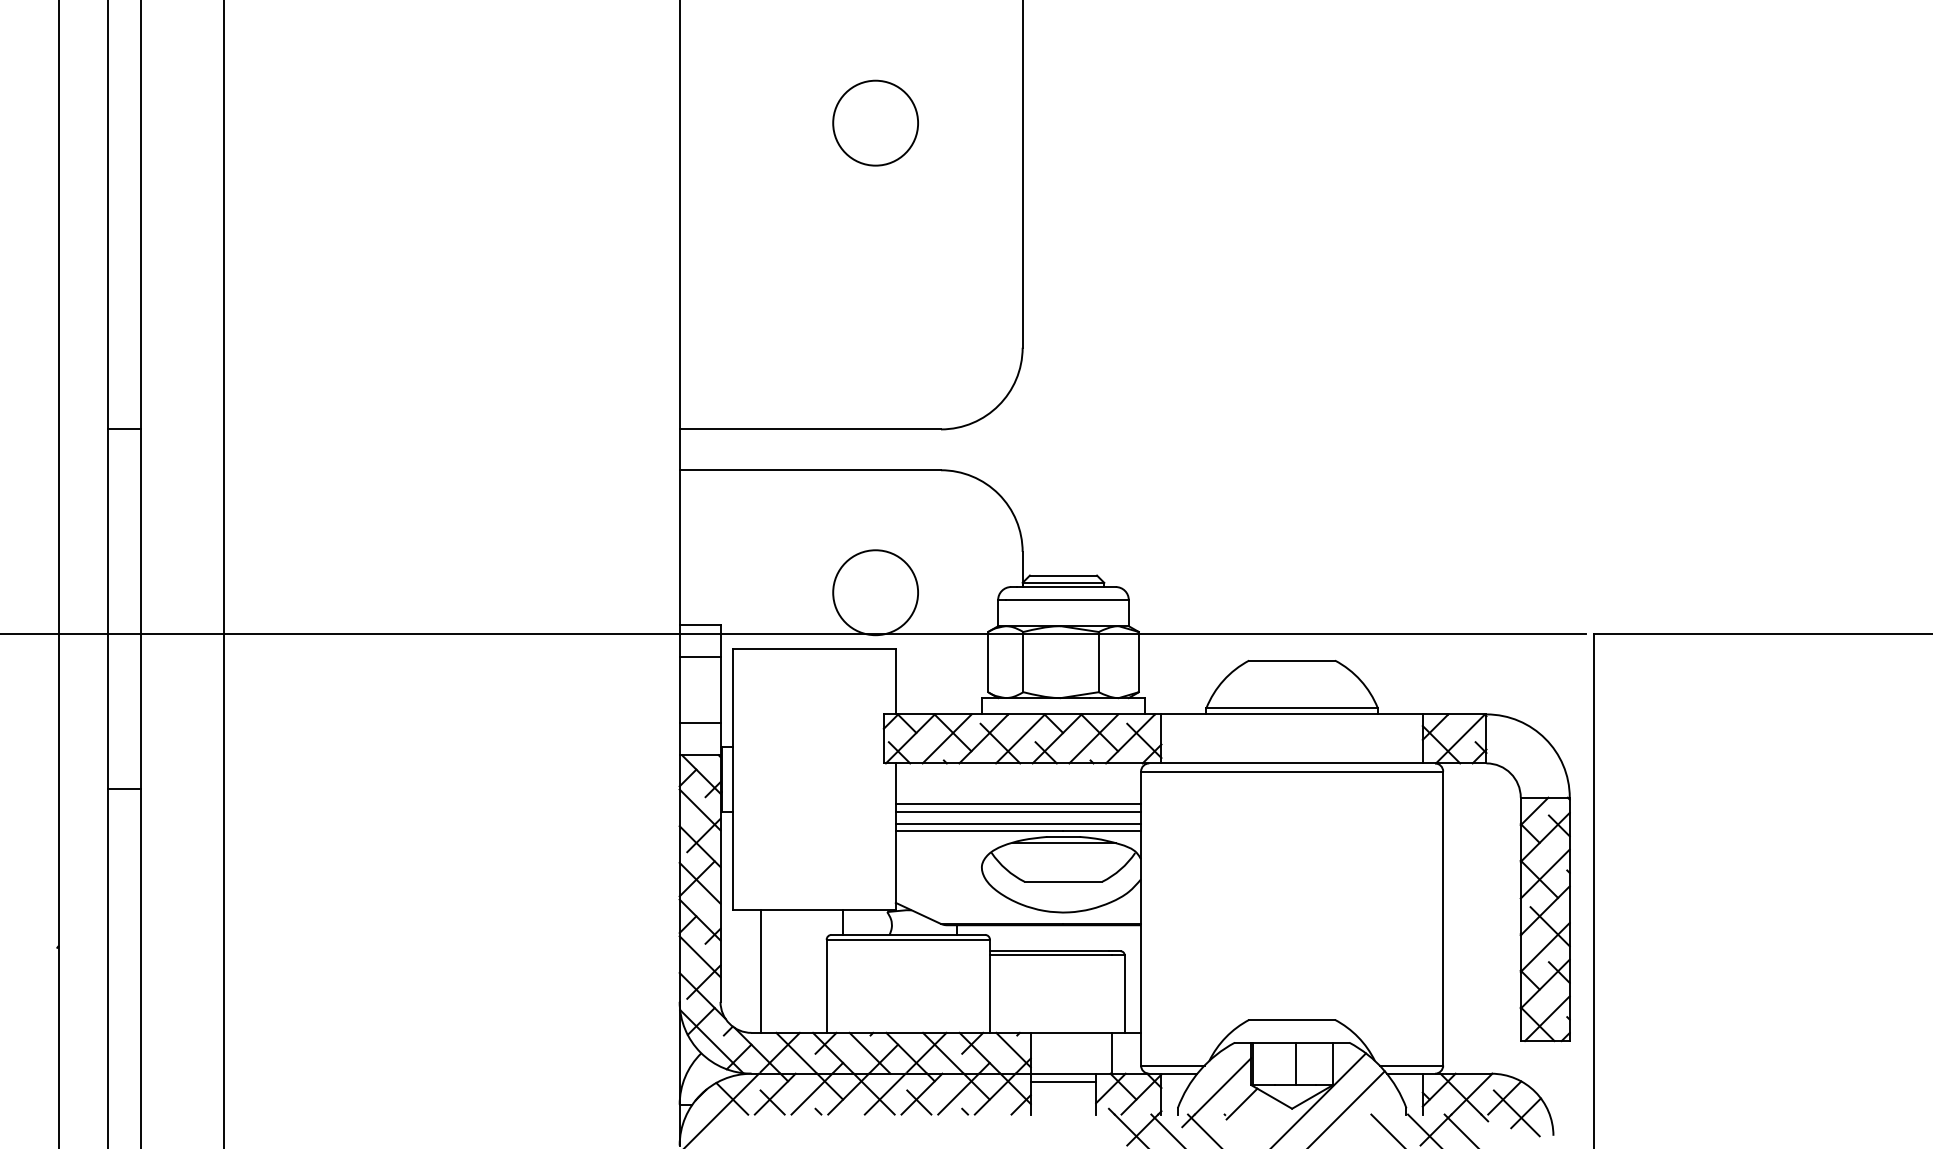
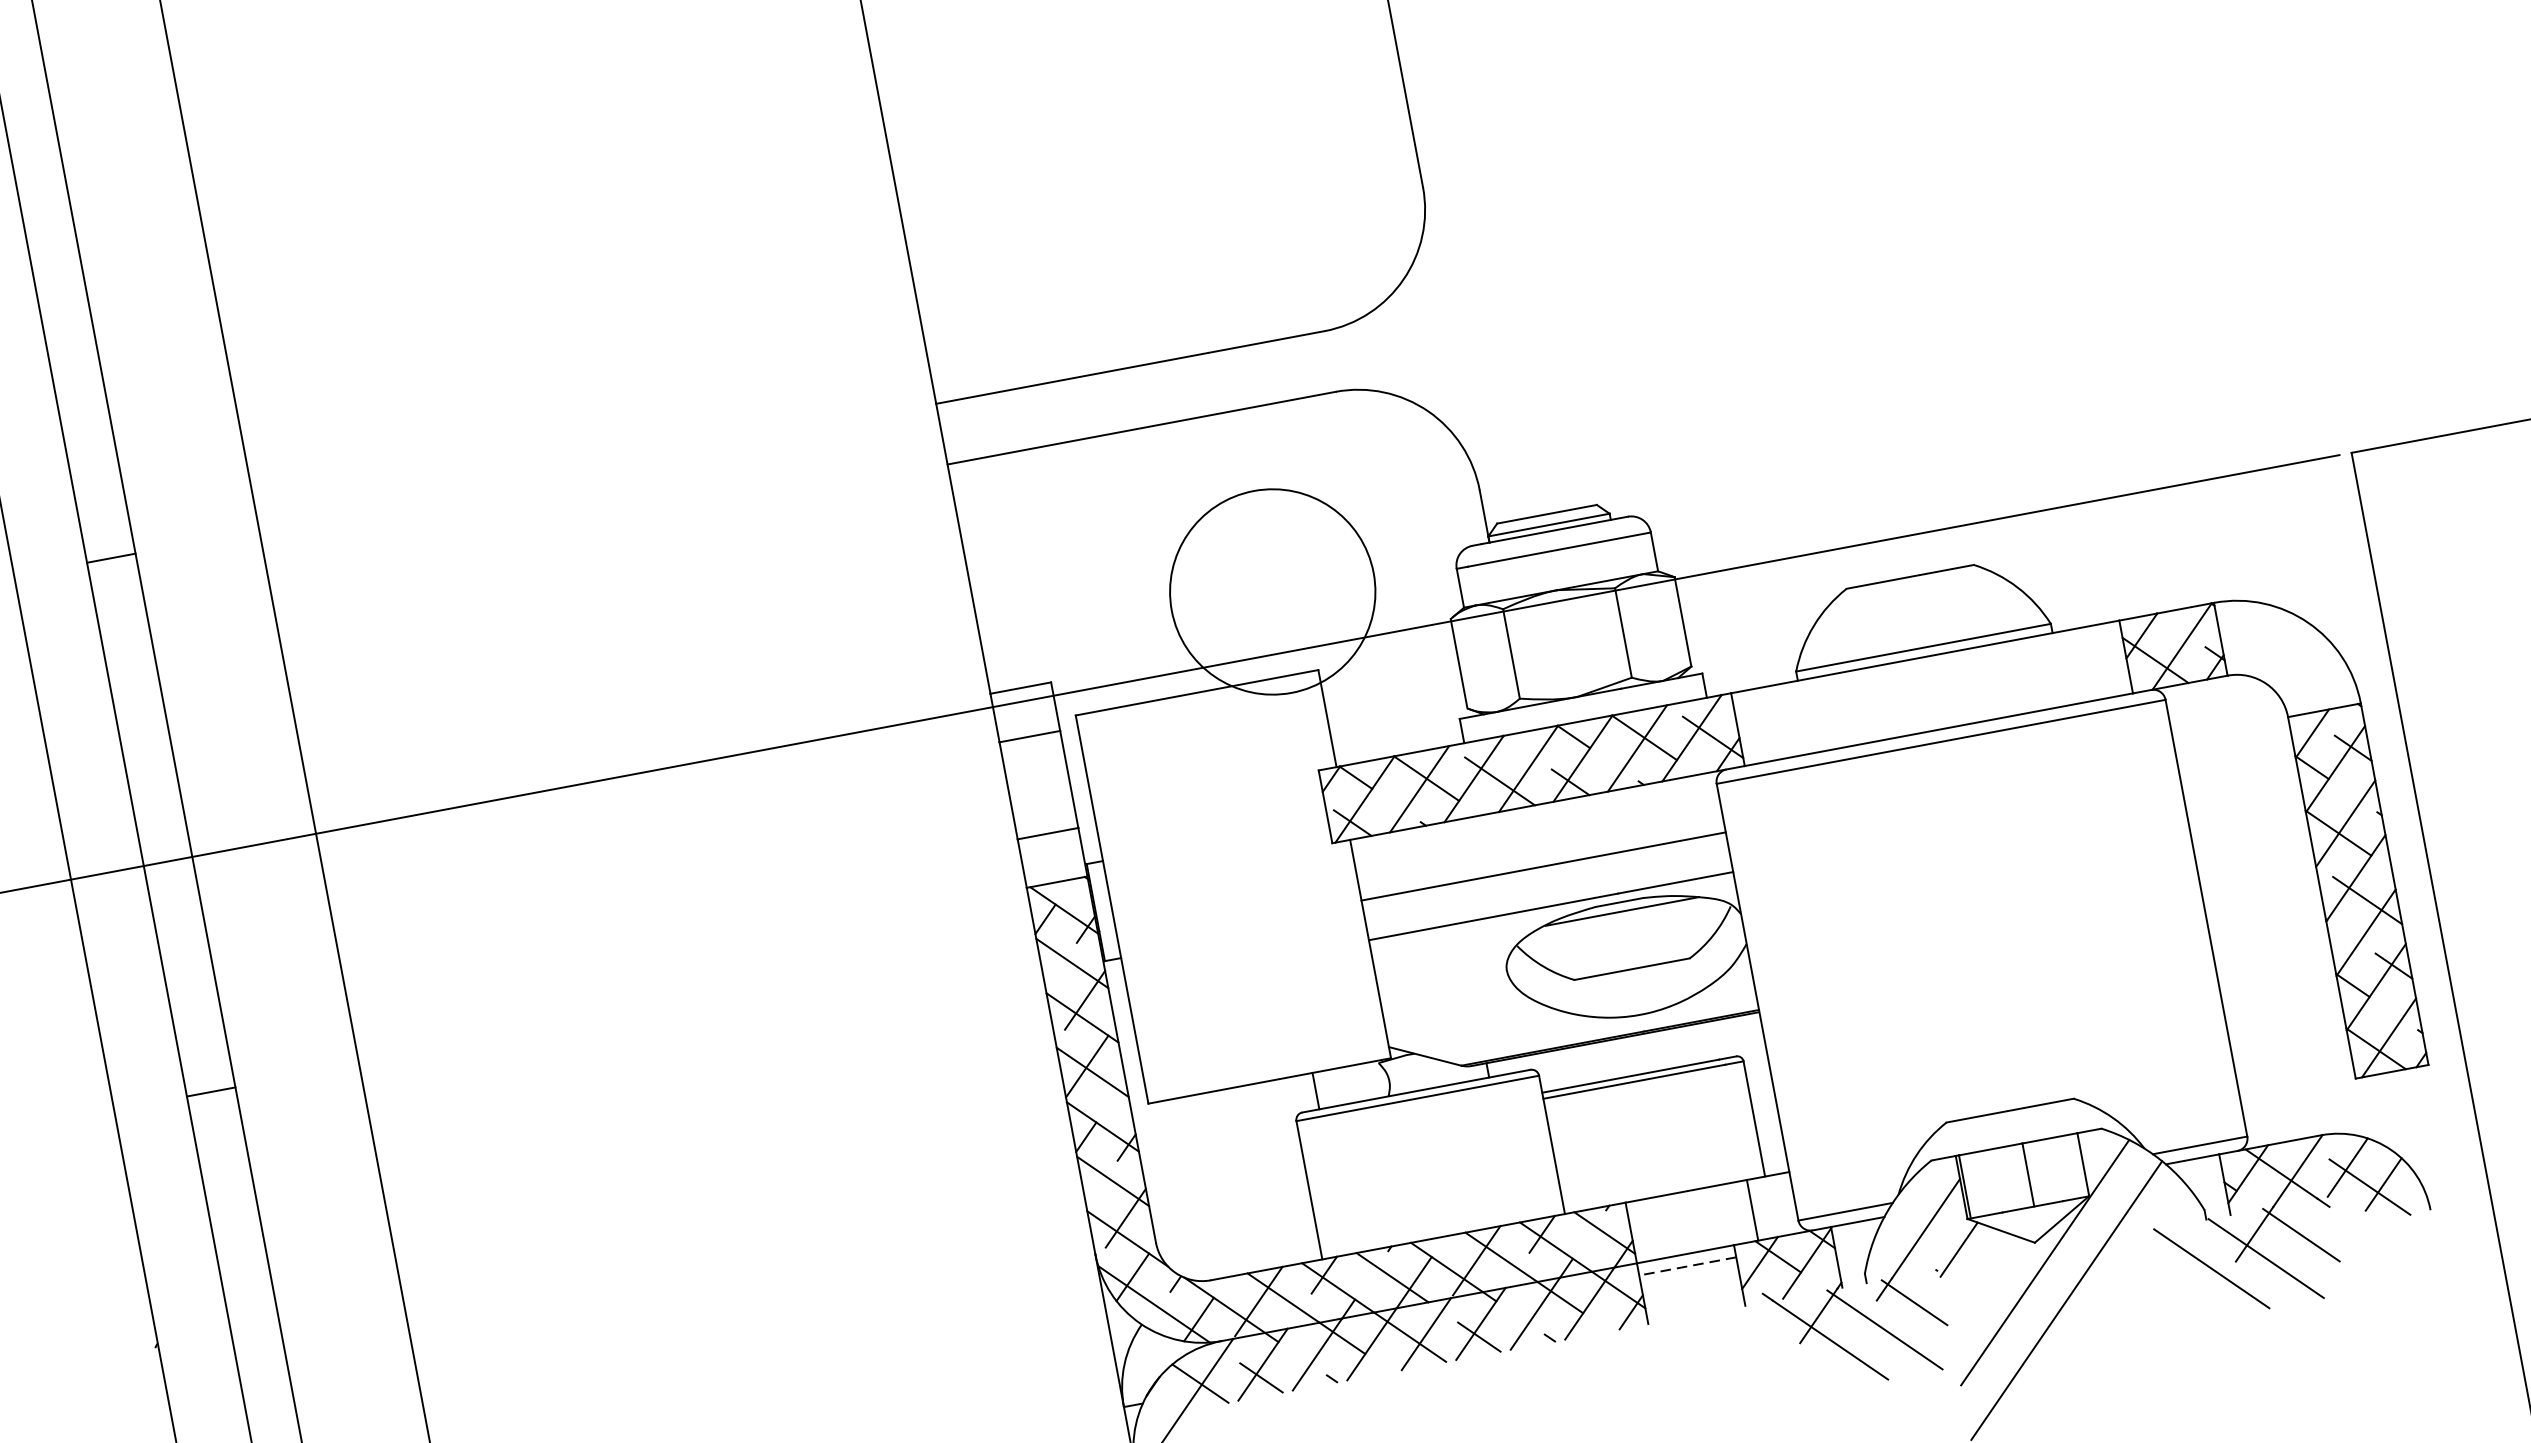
circle: (875, 592) -> (1272, 591), size x1.6
line: (1018, 812) -> (1546, 878), removed
line: (1018, 823) -> (1549, 895), removed
line: (761, 971) -> (1208, 1186), removed
line: (1063, 1081) -> (1687, 1265), solid -> dashed

